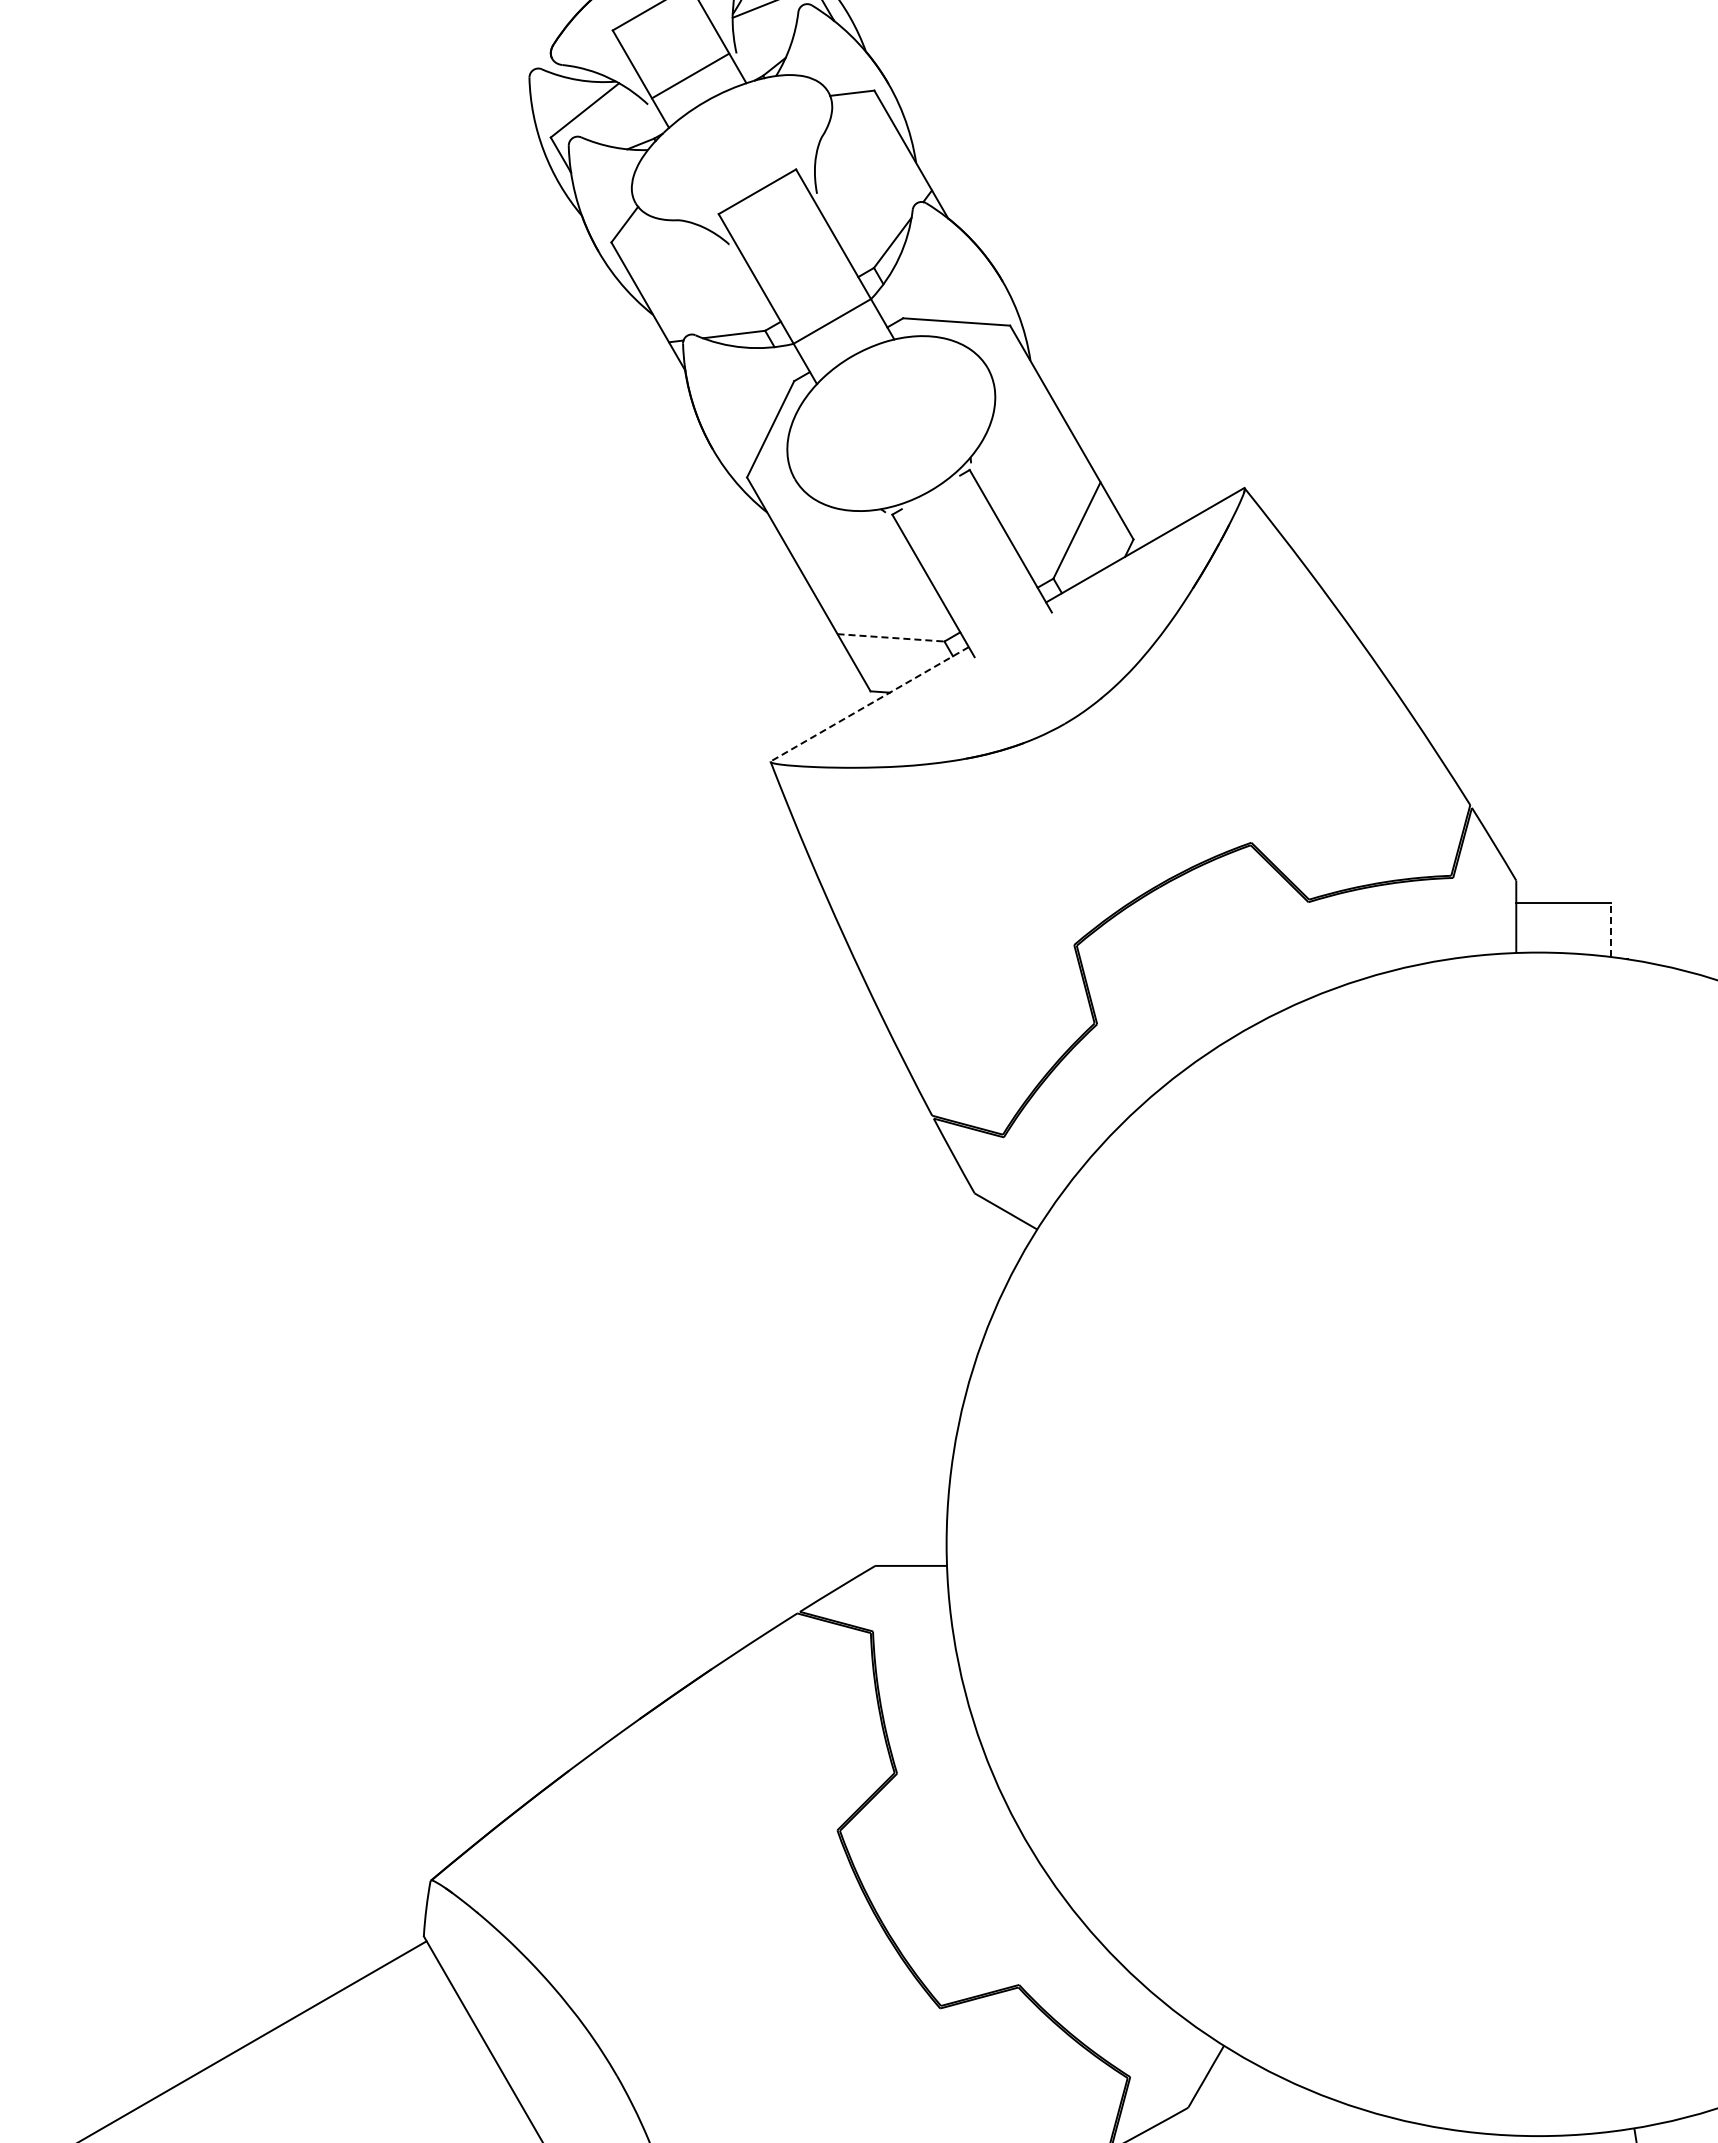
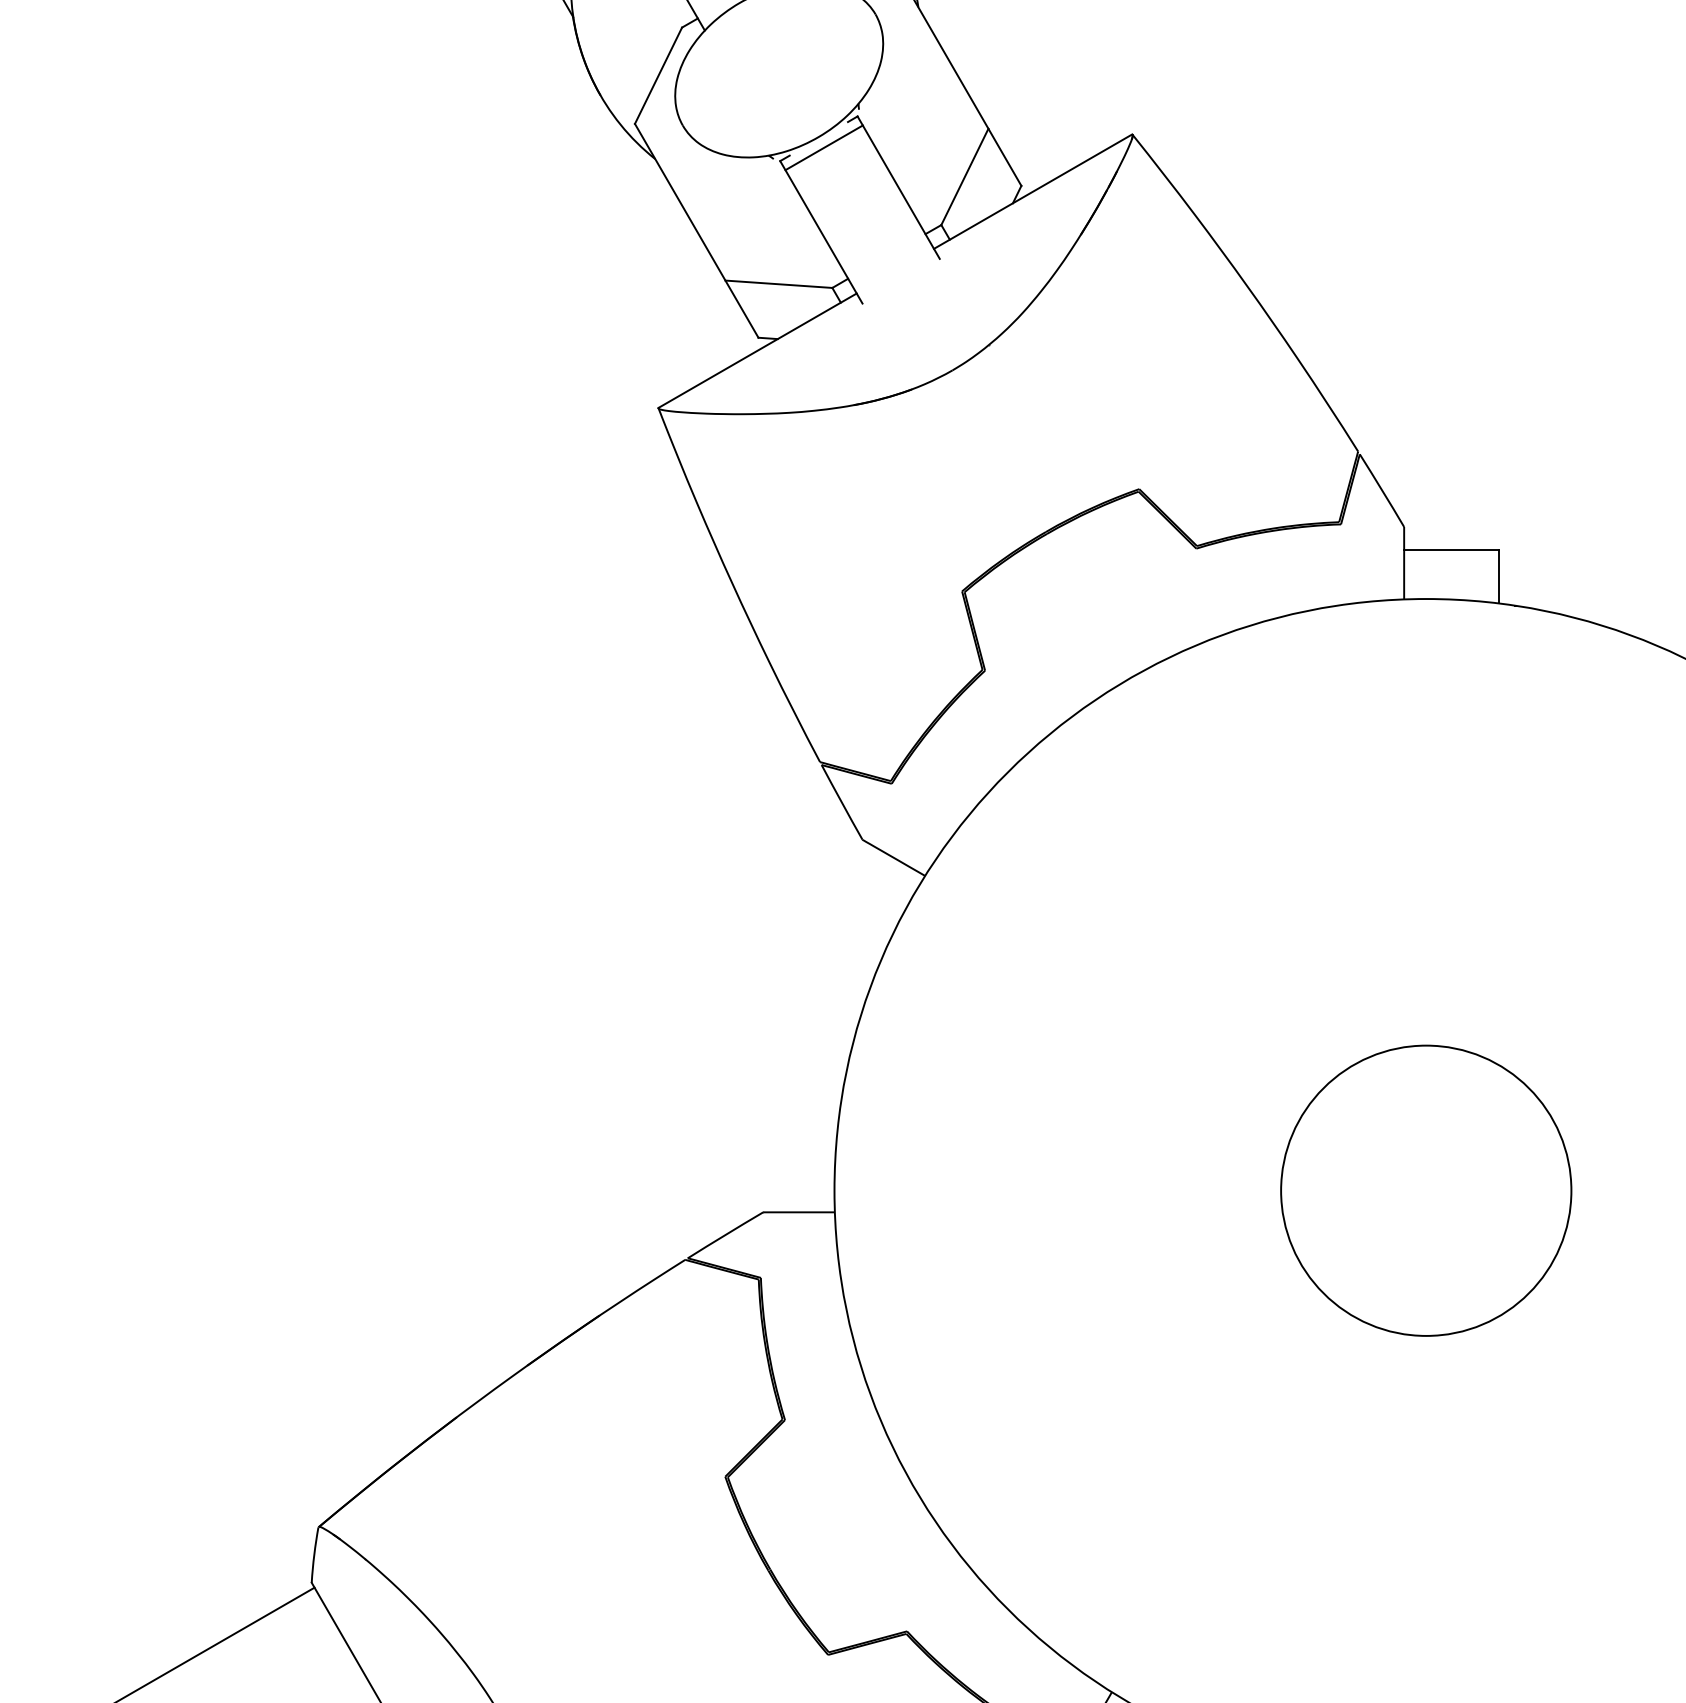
line: (935, 501) -> (823, 147), added
line: (891, 637) -> (779, 283), dashed -> solid
line: (869, 704) -> (757, 350), dashed -> solid
line: (1610, 930) -> (1498, 576), dashed -> solid
circle: (1538, 1544) -> (1426, 1190), added

